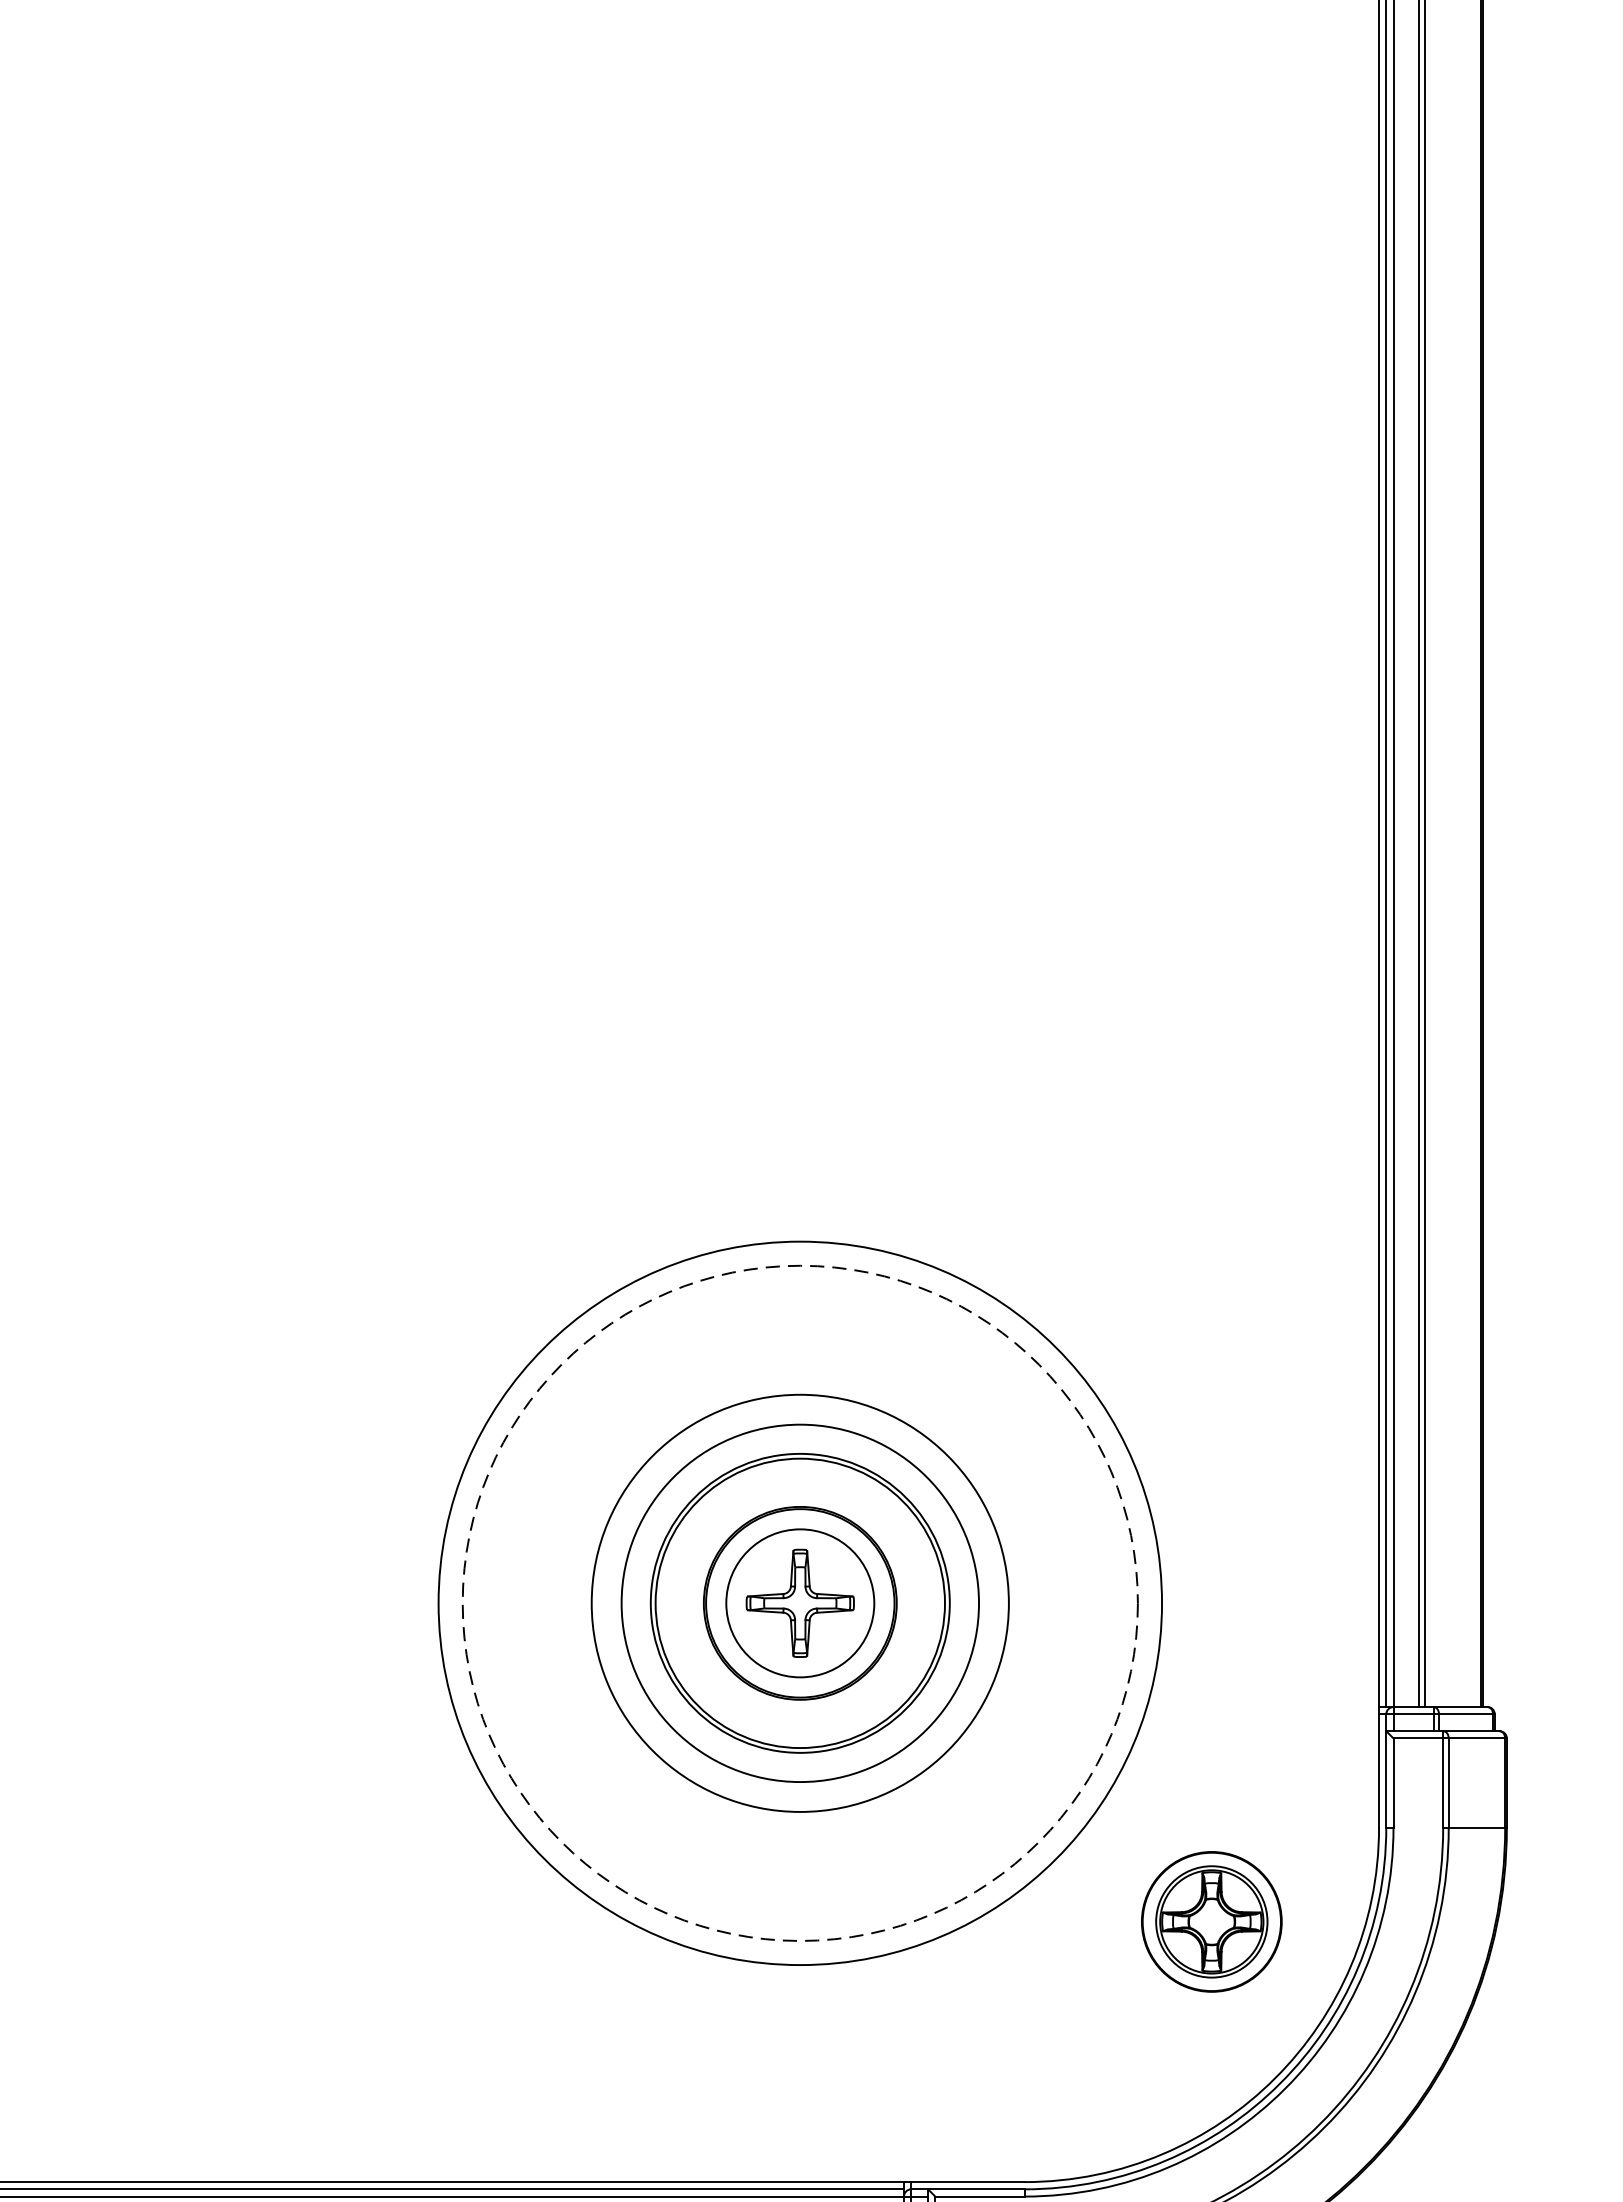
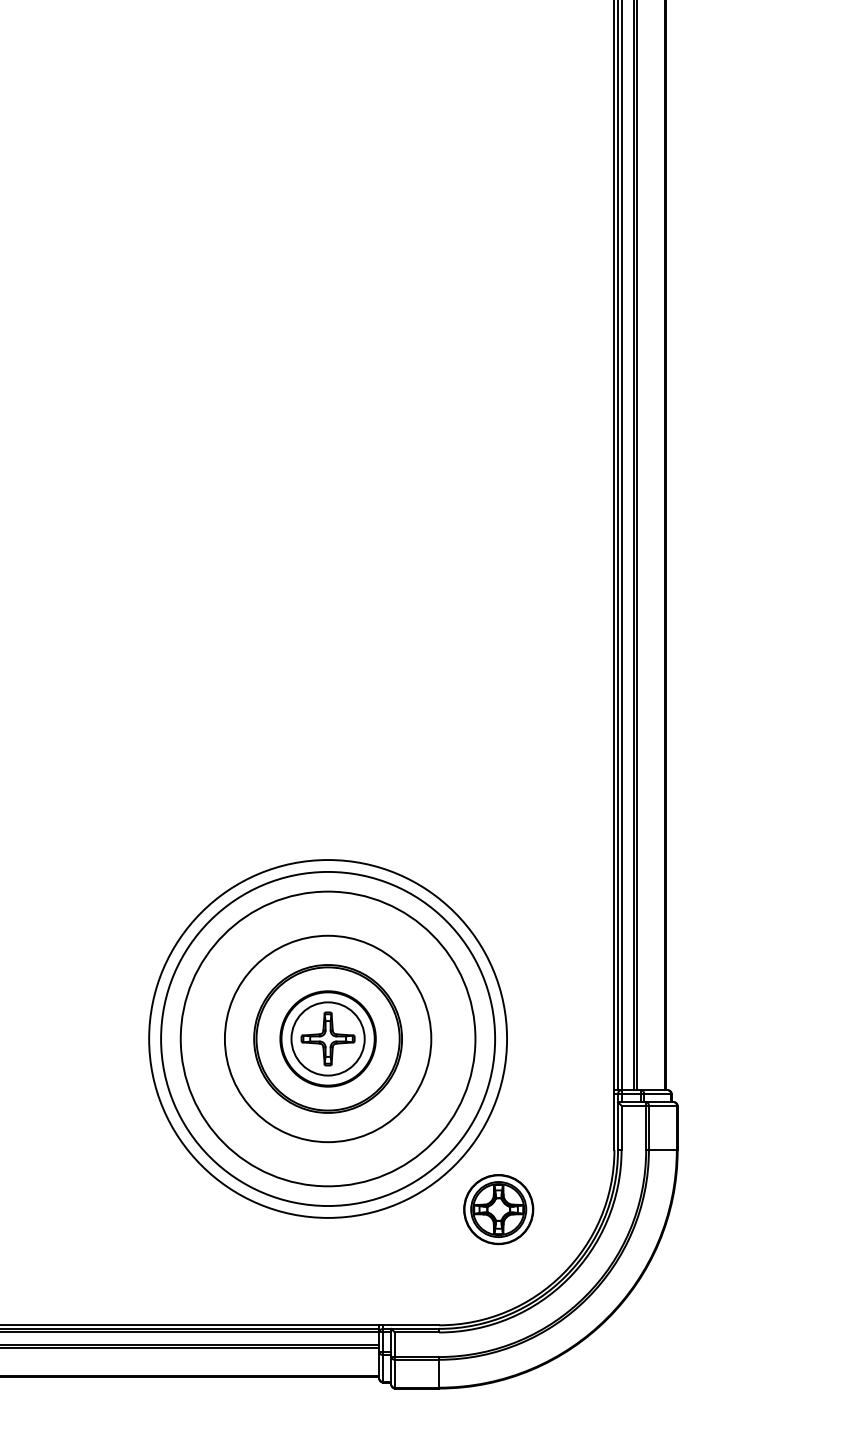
circle: (799, 1602) -> (327, 1038), size x1.67
circle: (801, 1602) -> (328, 1038), dashed -> solid
part: (1211, 1921) -> (498, 1209), moved

